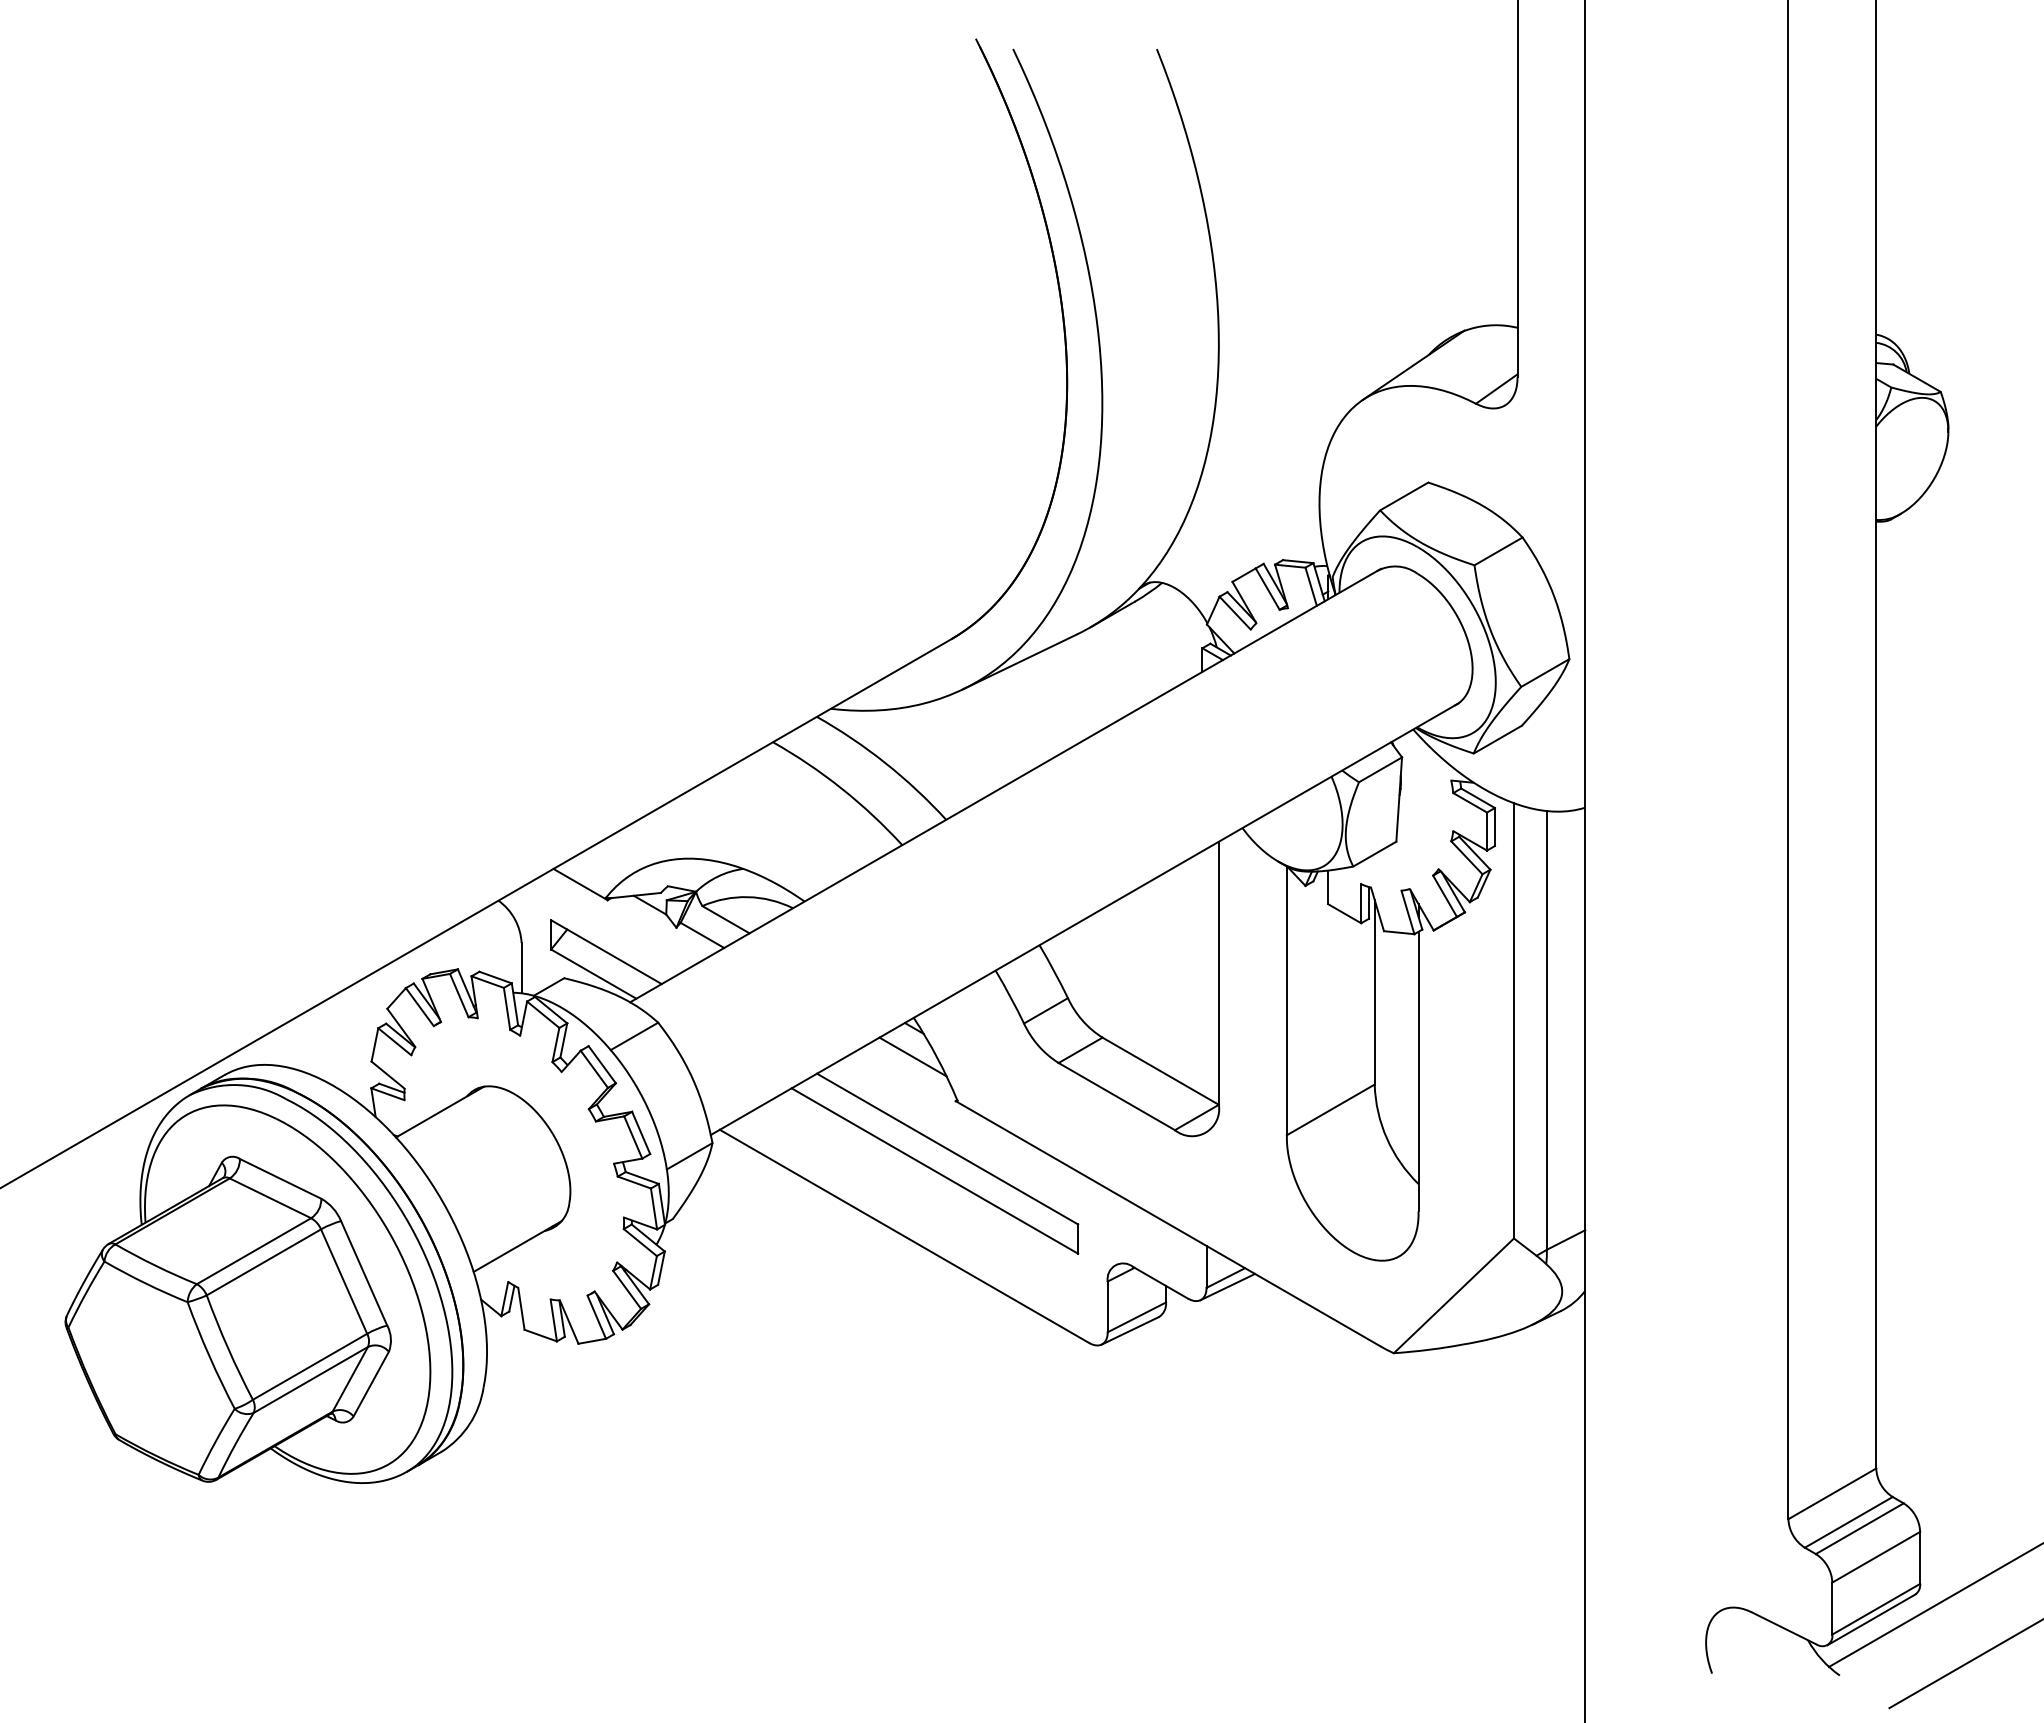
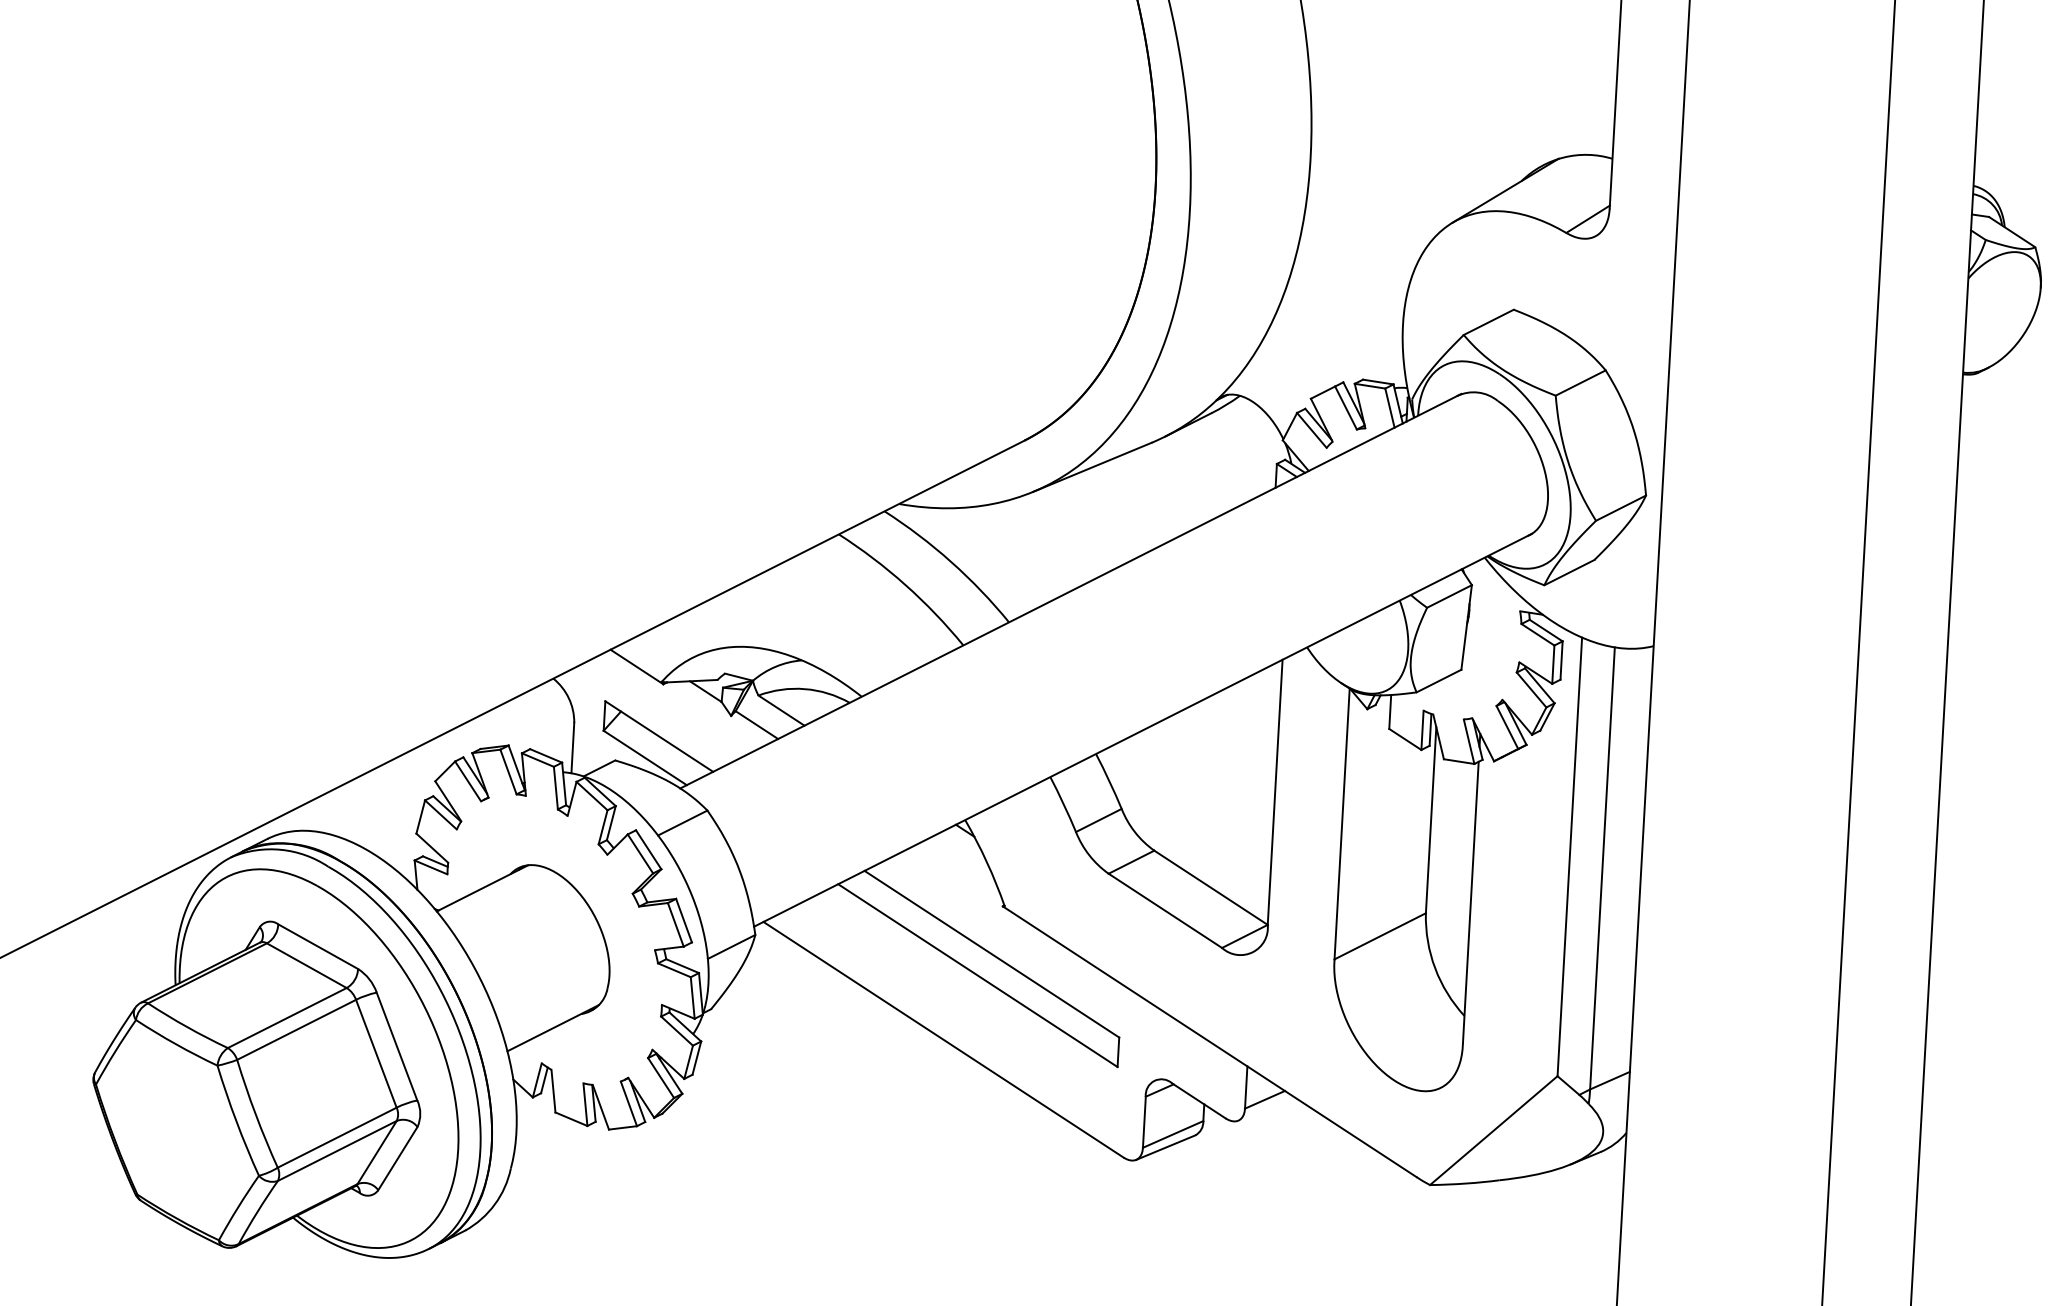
line: (912, 1056) -> (961, 858), removed
line: (1227, 1286) -> (1266, 1108), removed

